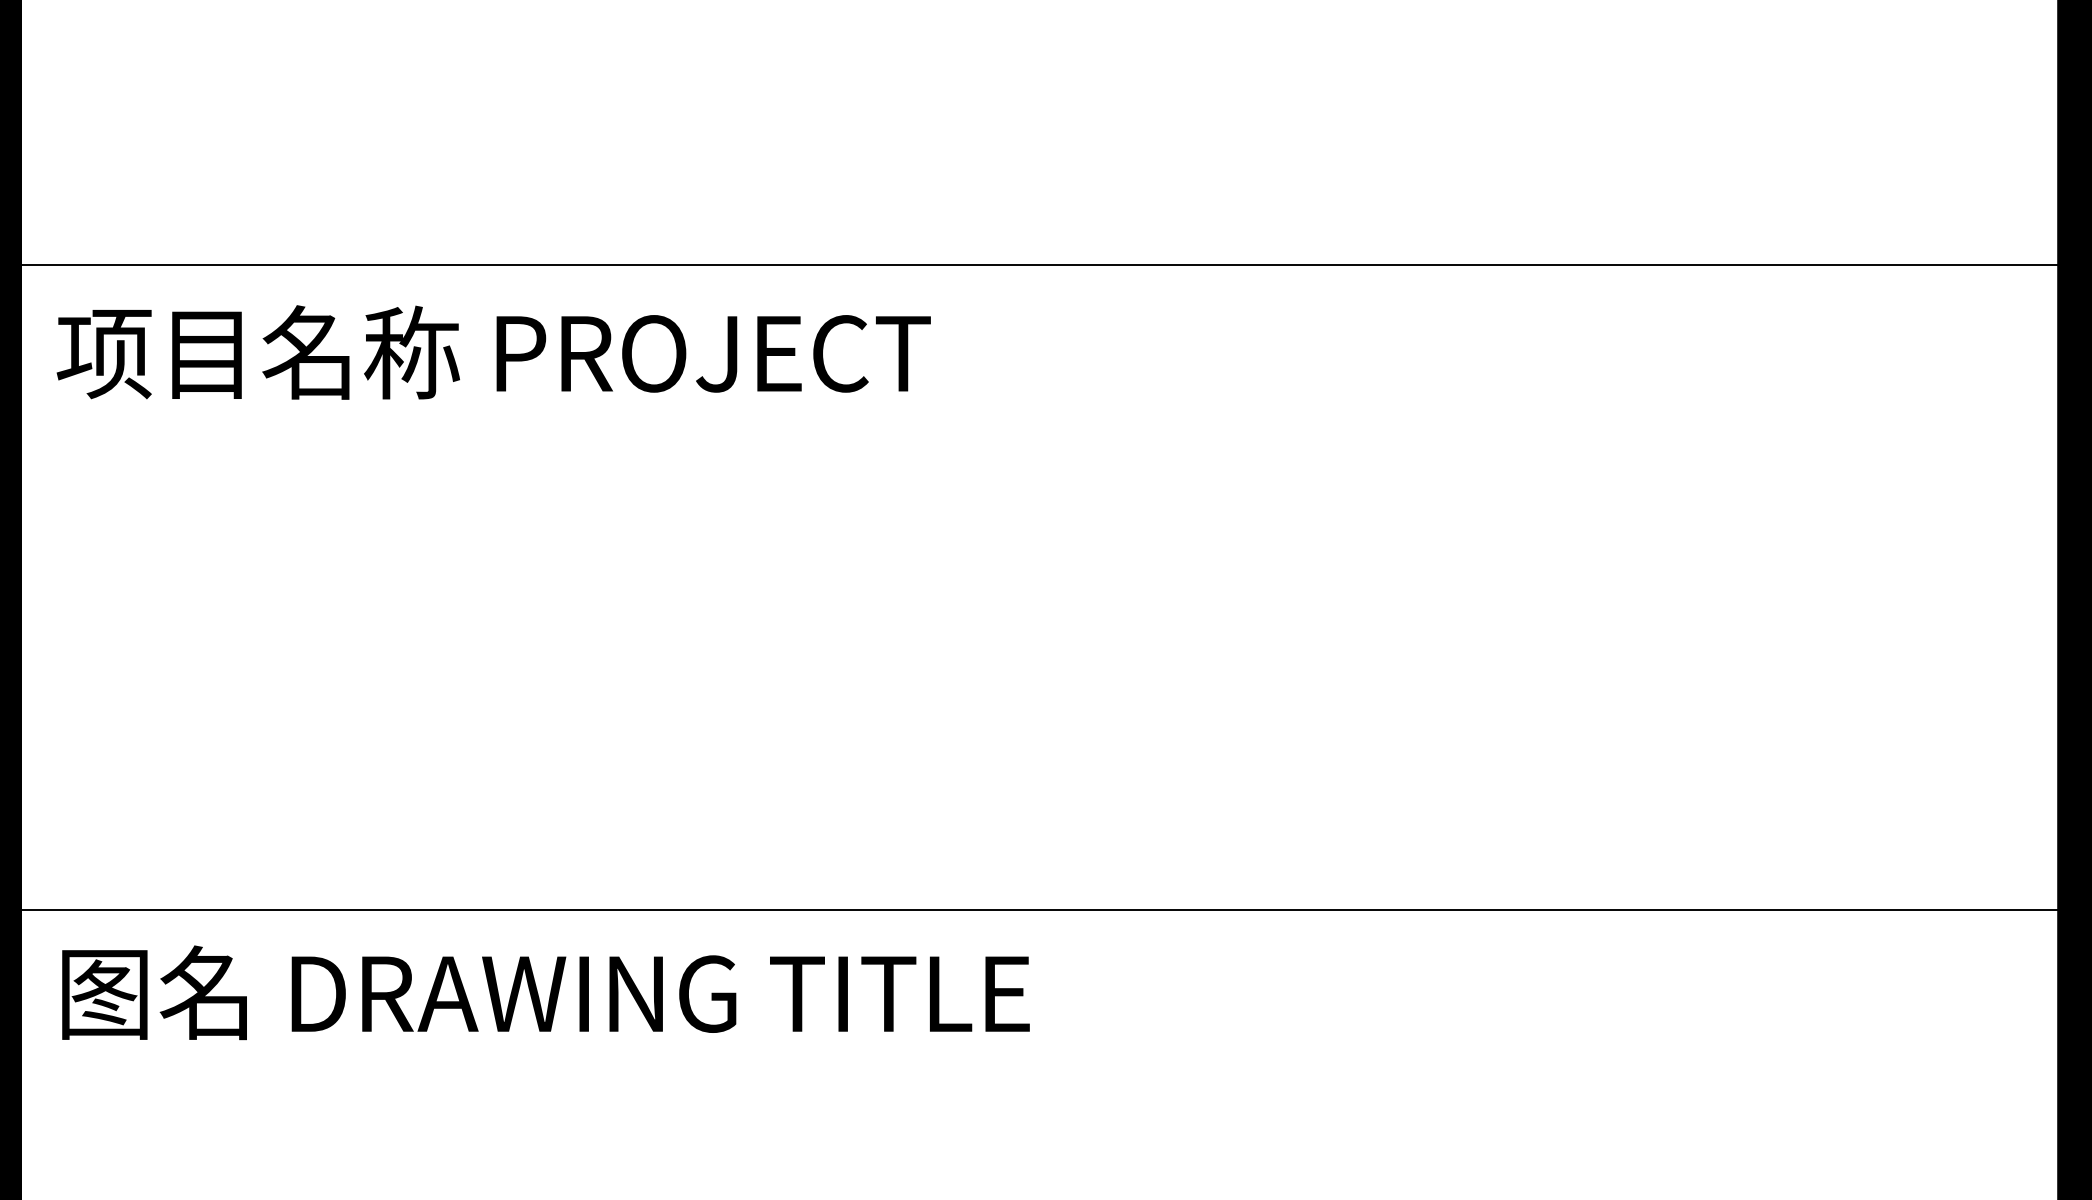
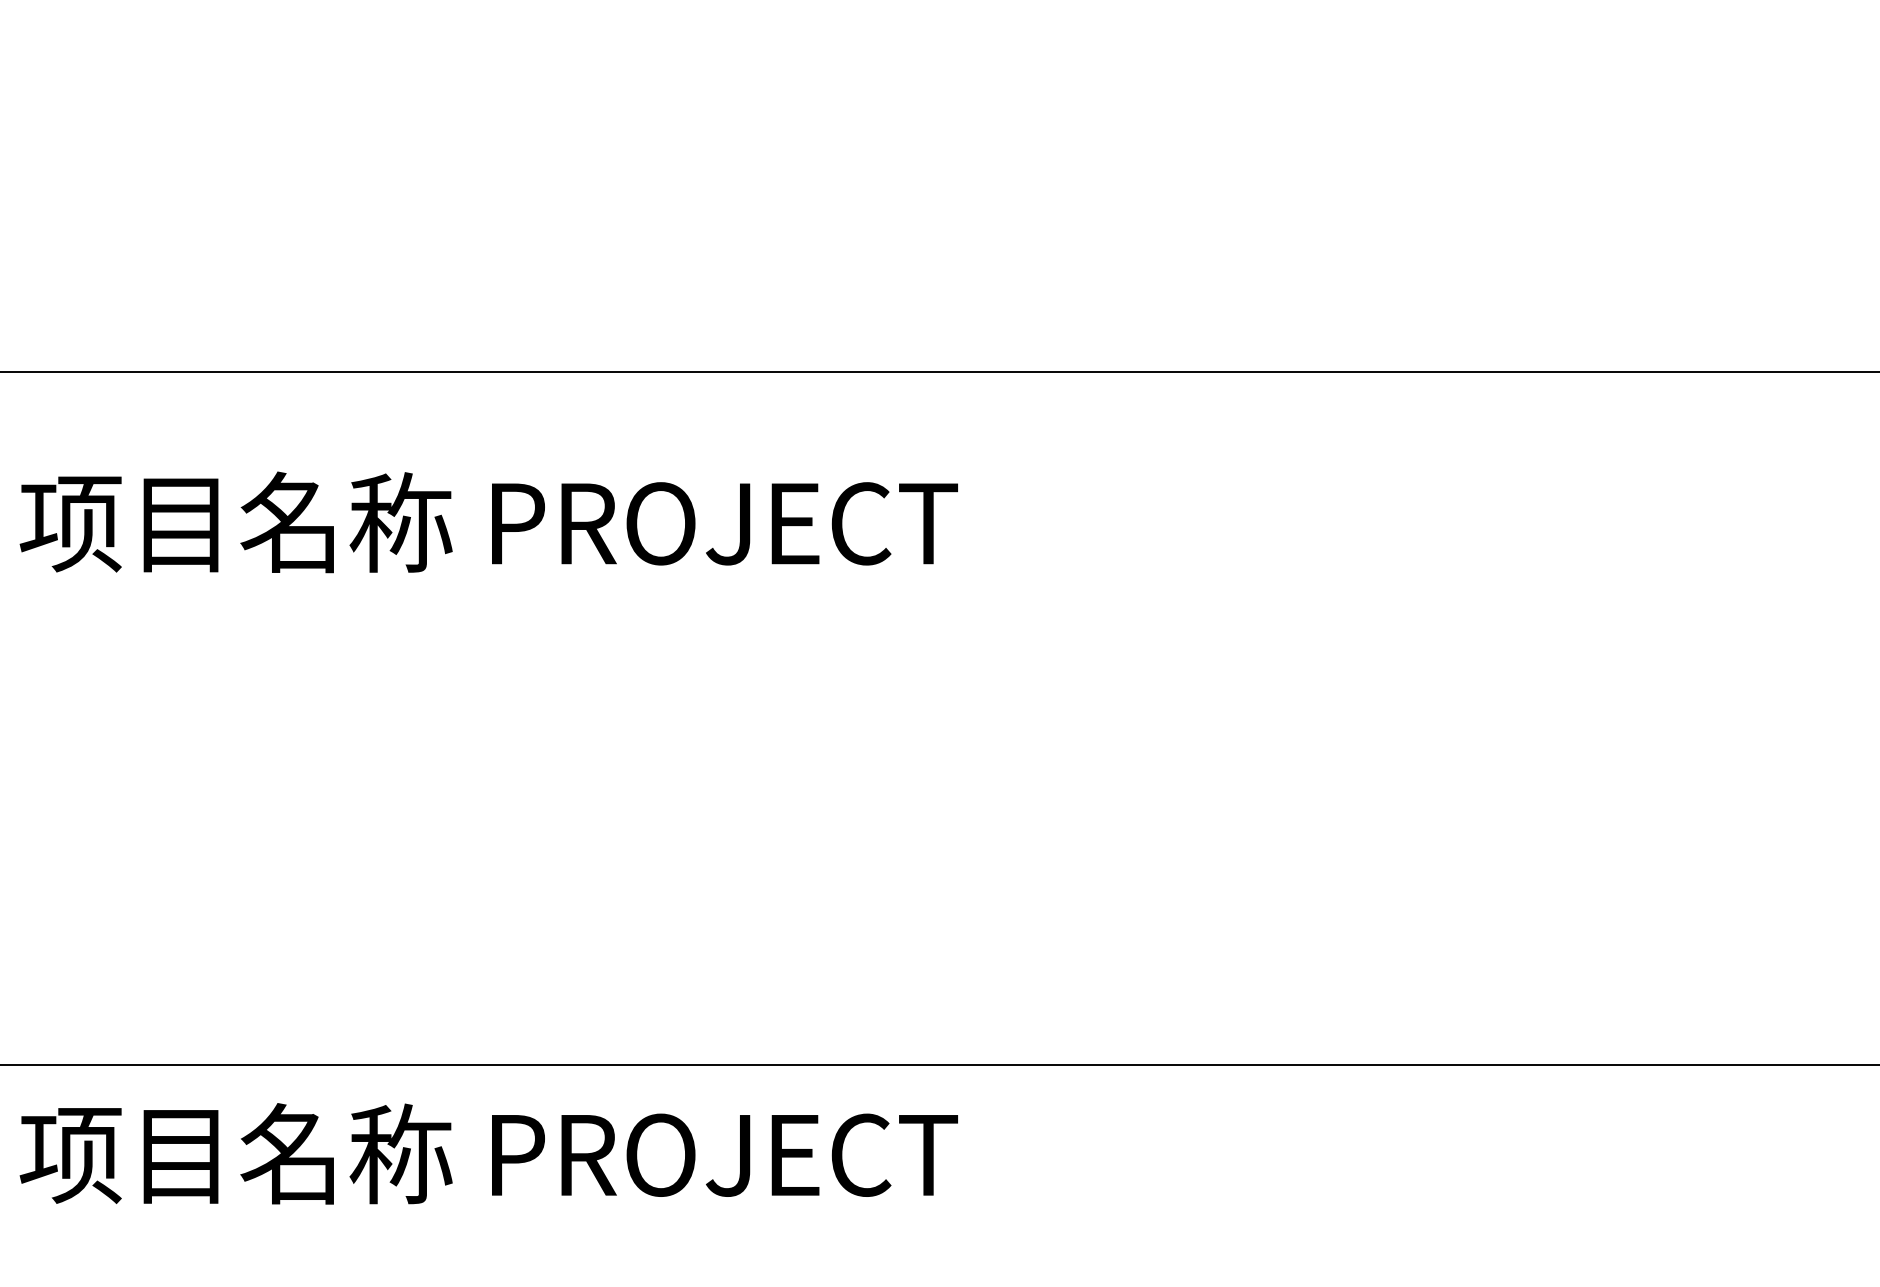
text: (493, 352) -> (488, 522), moved
text: (542, 992) -> (541, 1153), 图名 DRAWING TITLE -> 项目名称 PROJECT

